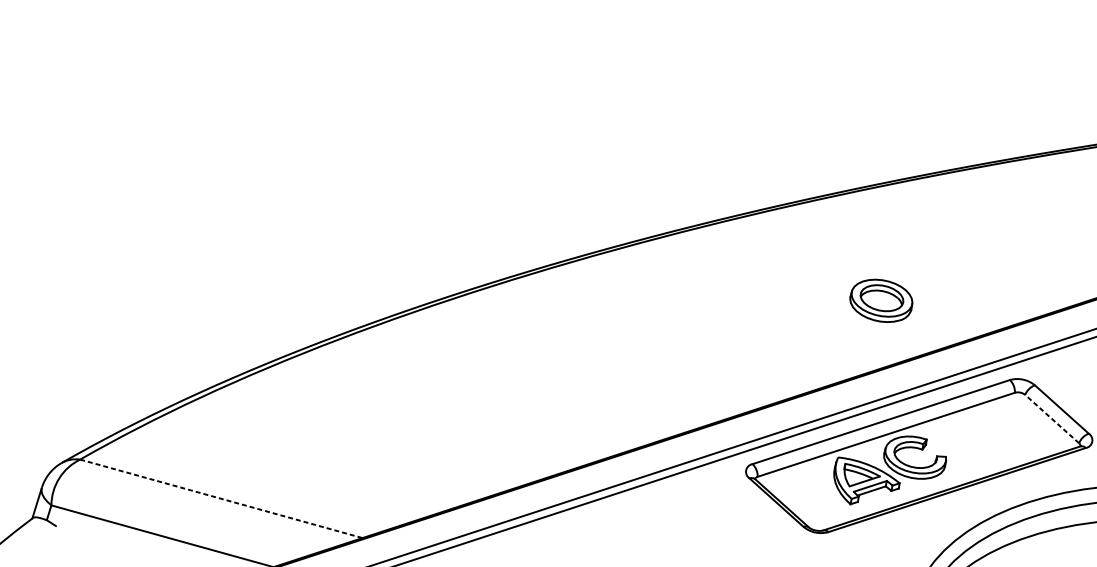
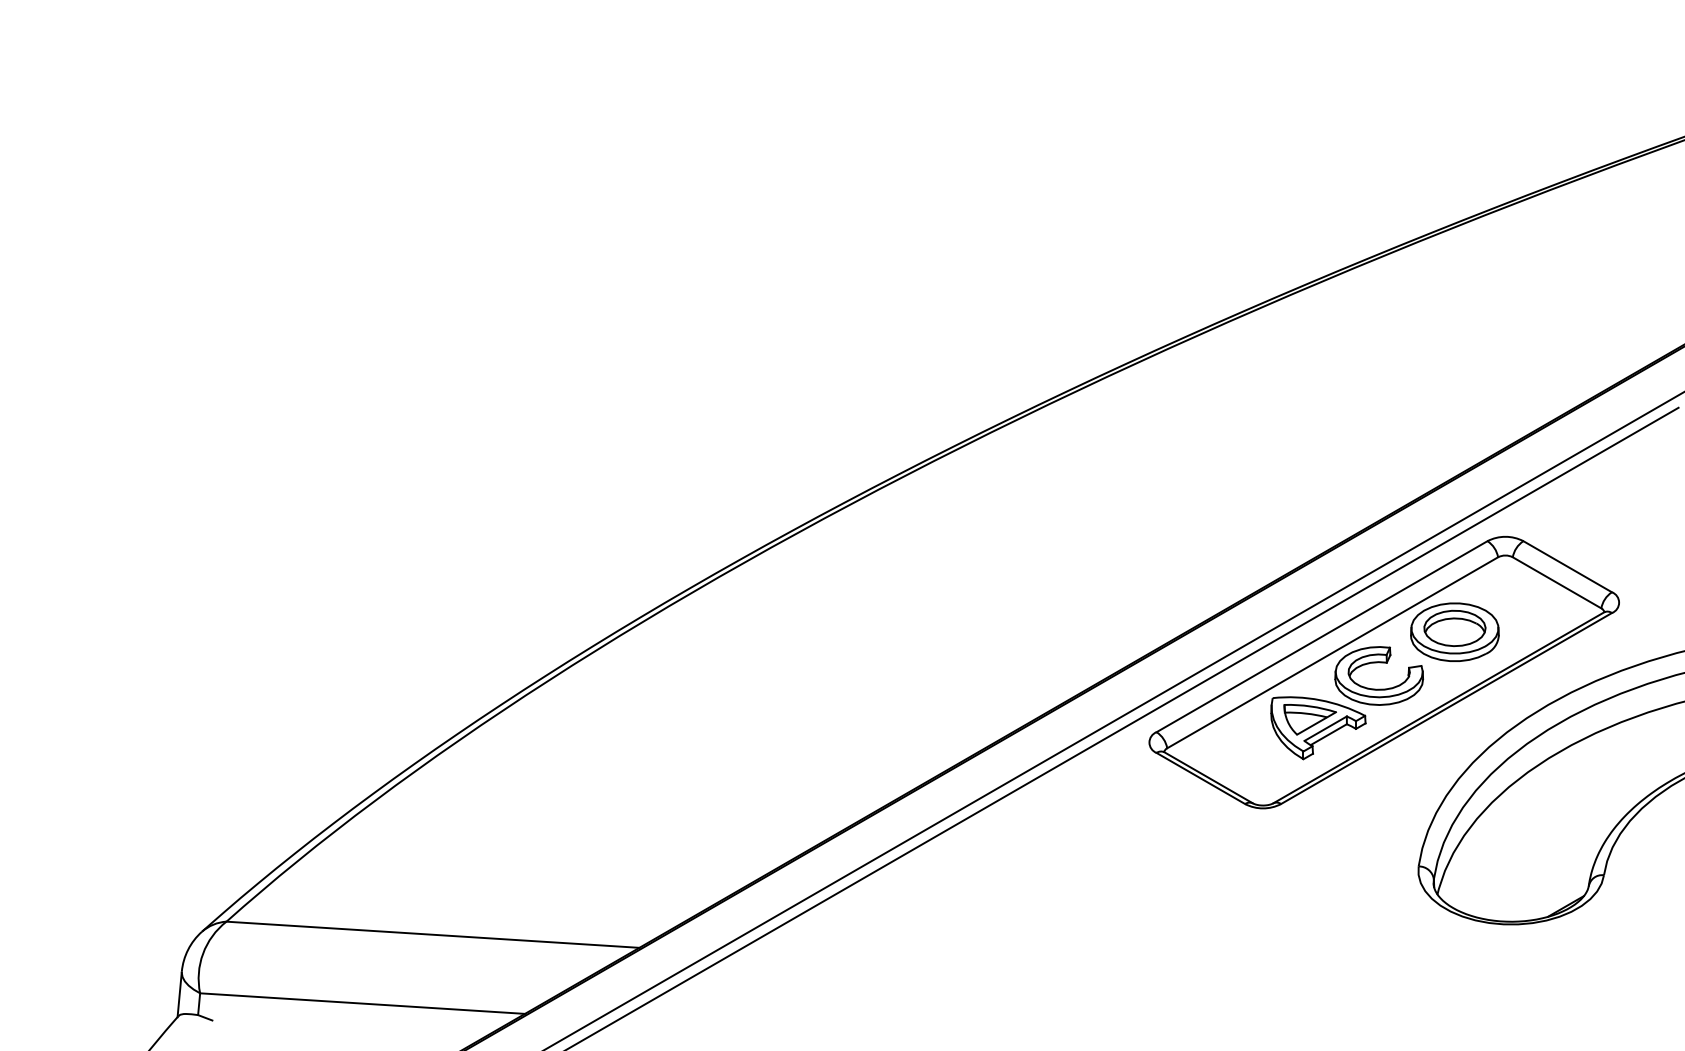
part: (881, 300) -> (1454, 631), moved
line: (1051, 418) -> (1556, 582), dashed -> solid
line: (221, 498) -> (432, 934), dashed -> solid

